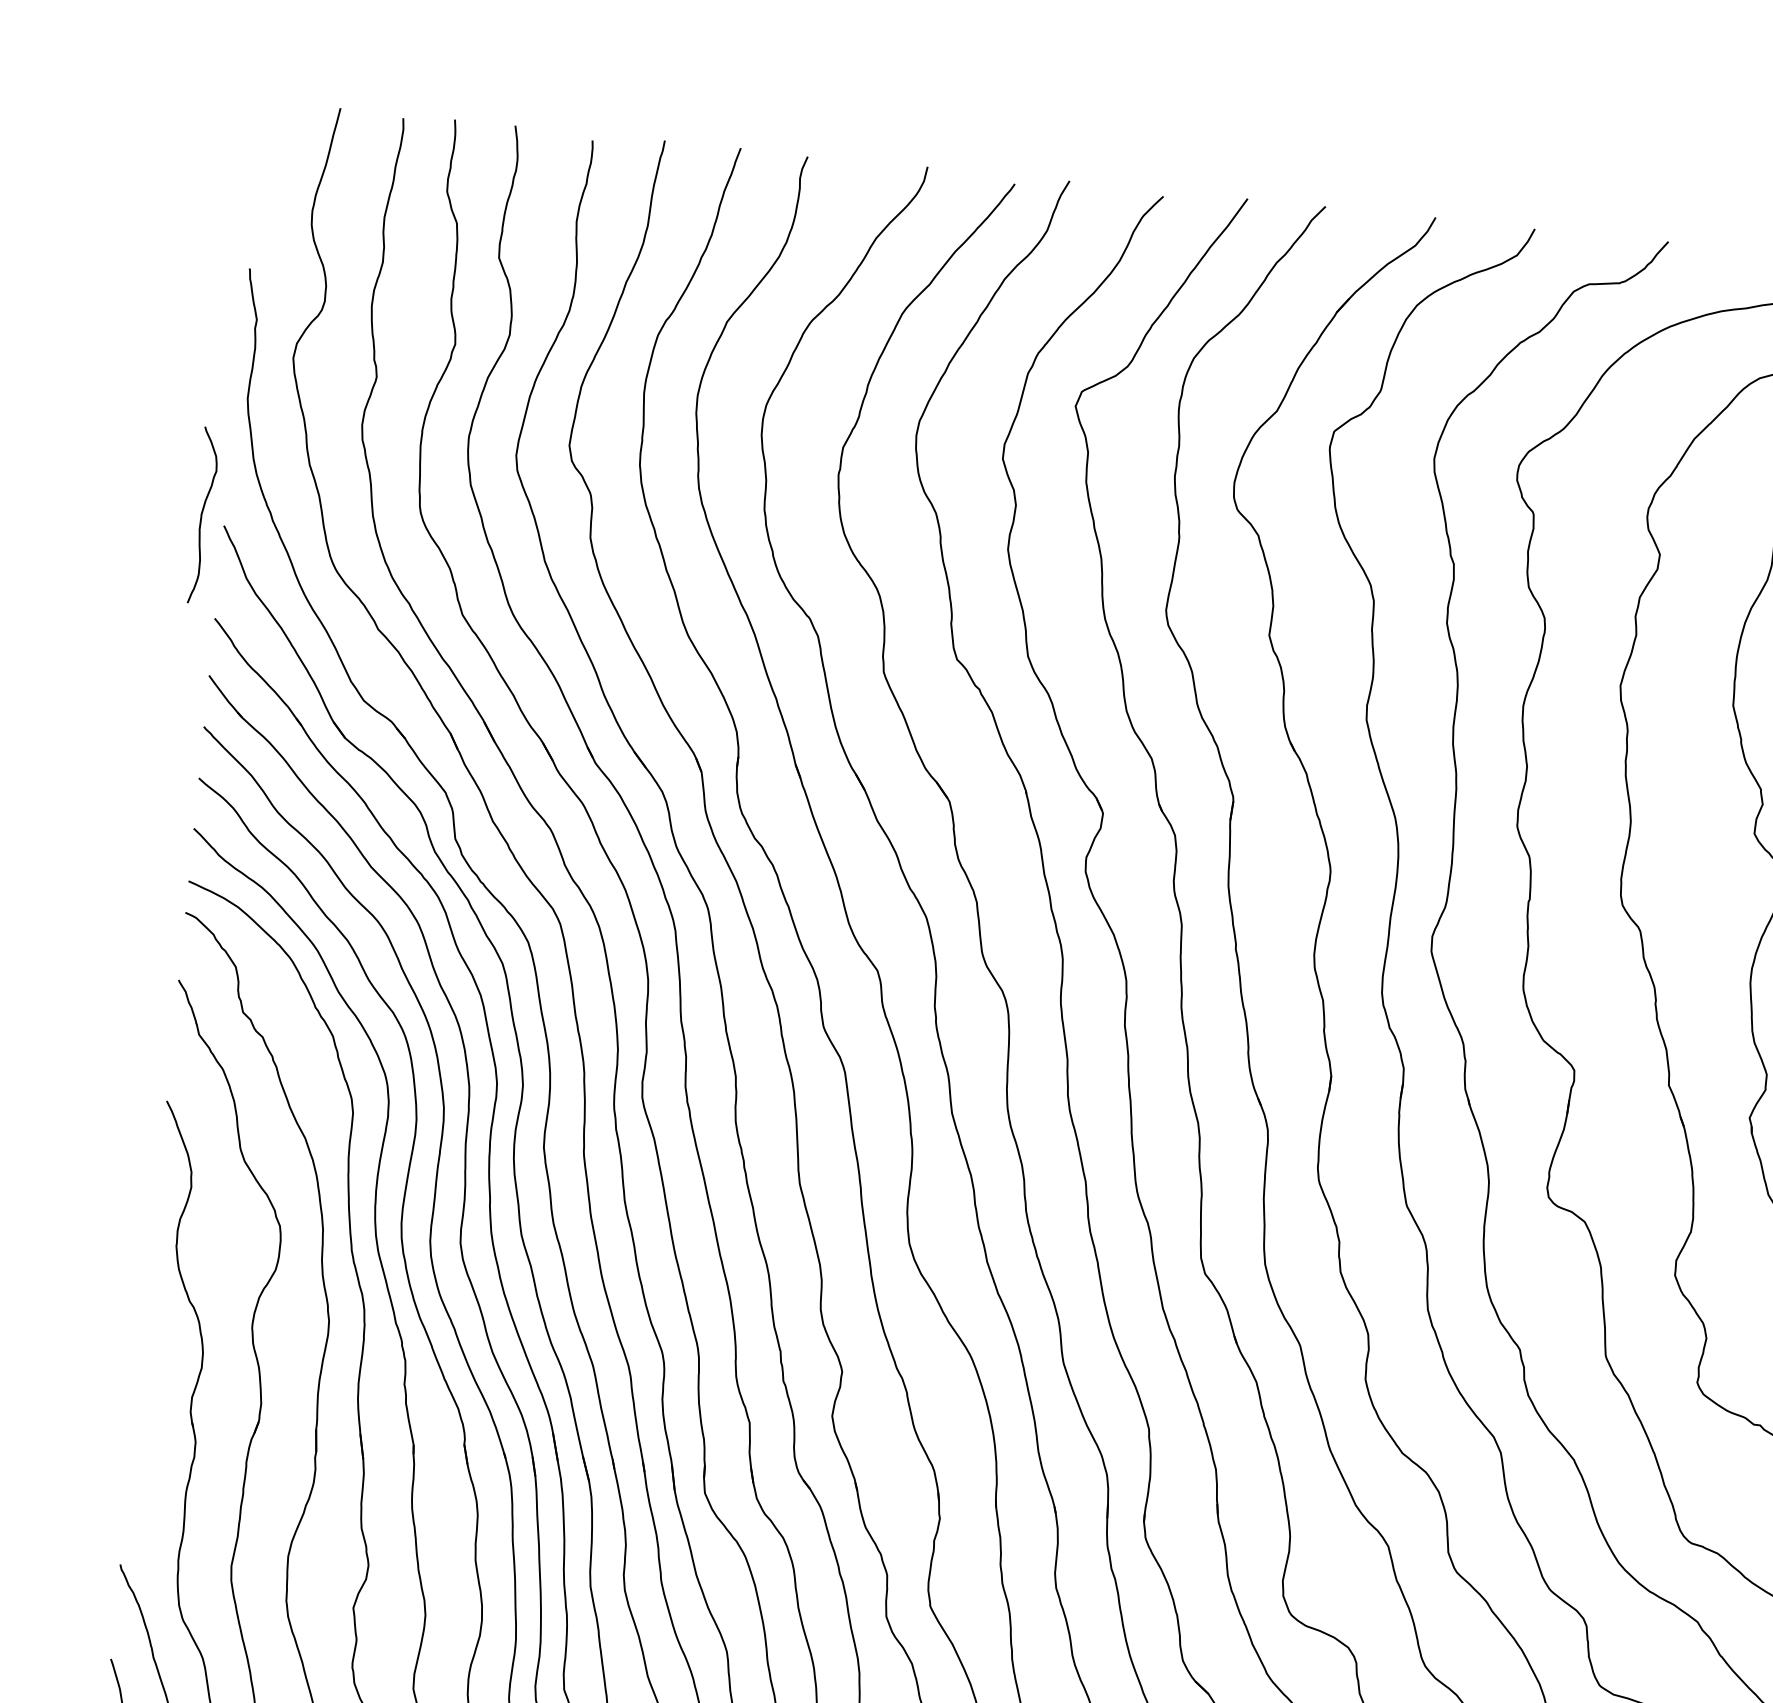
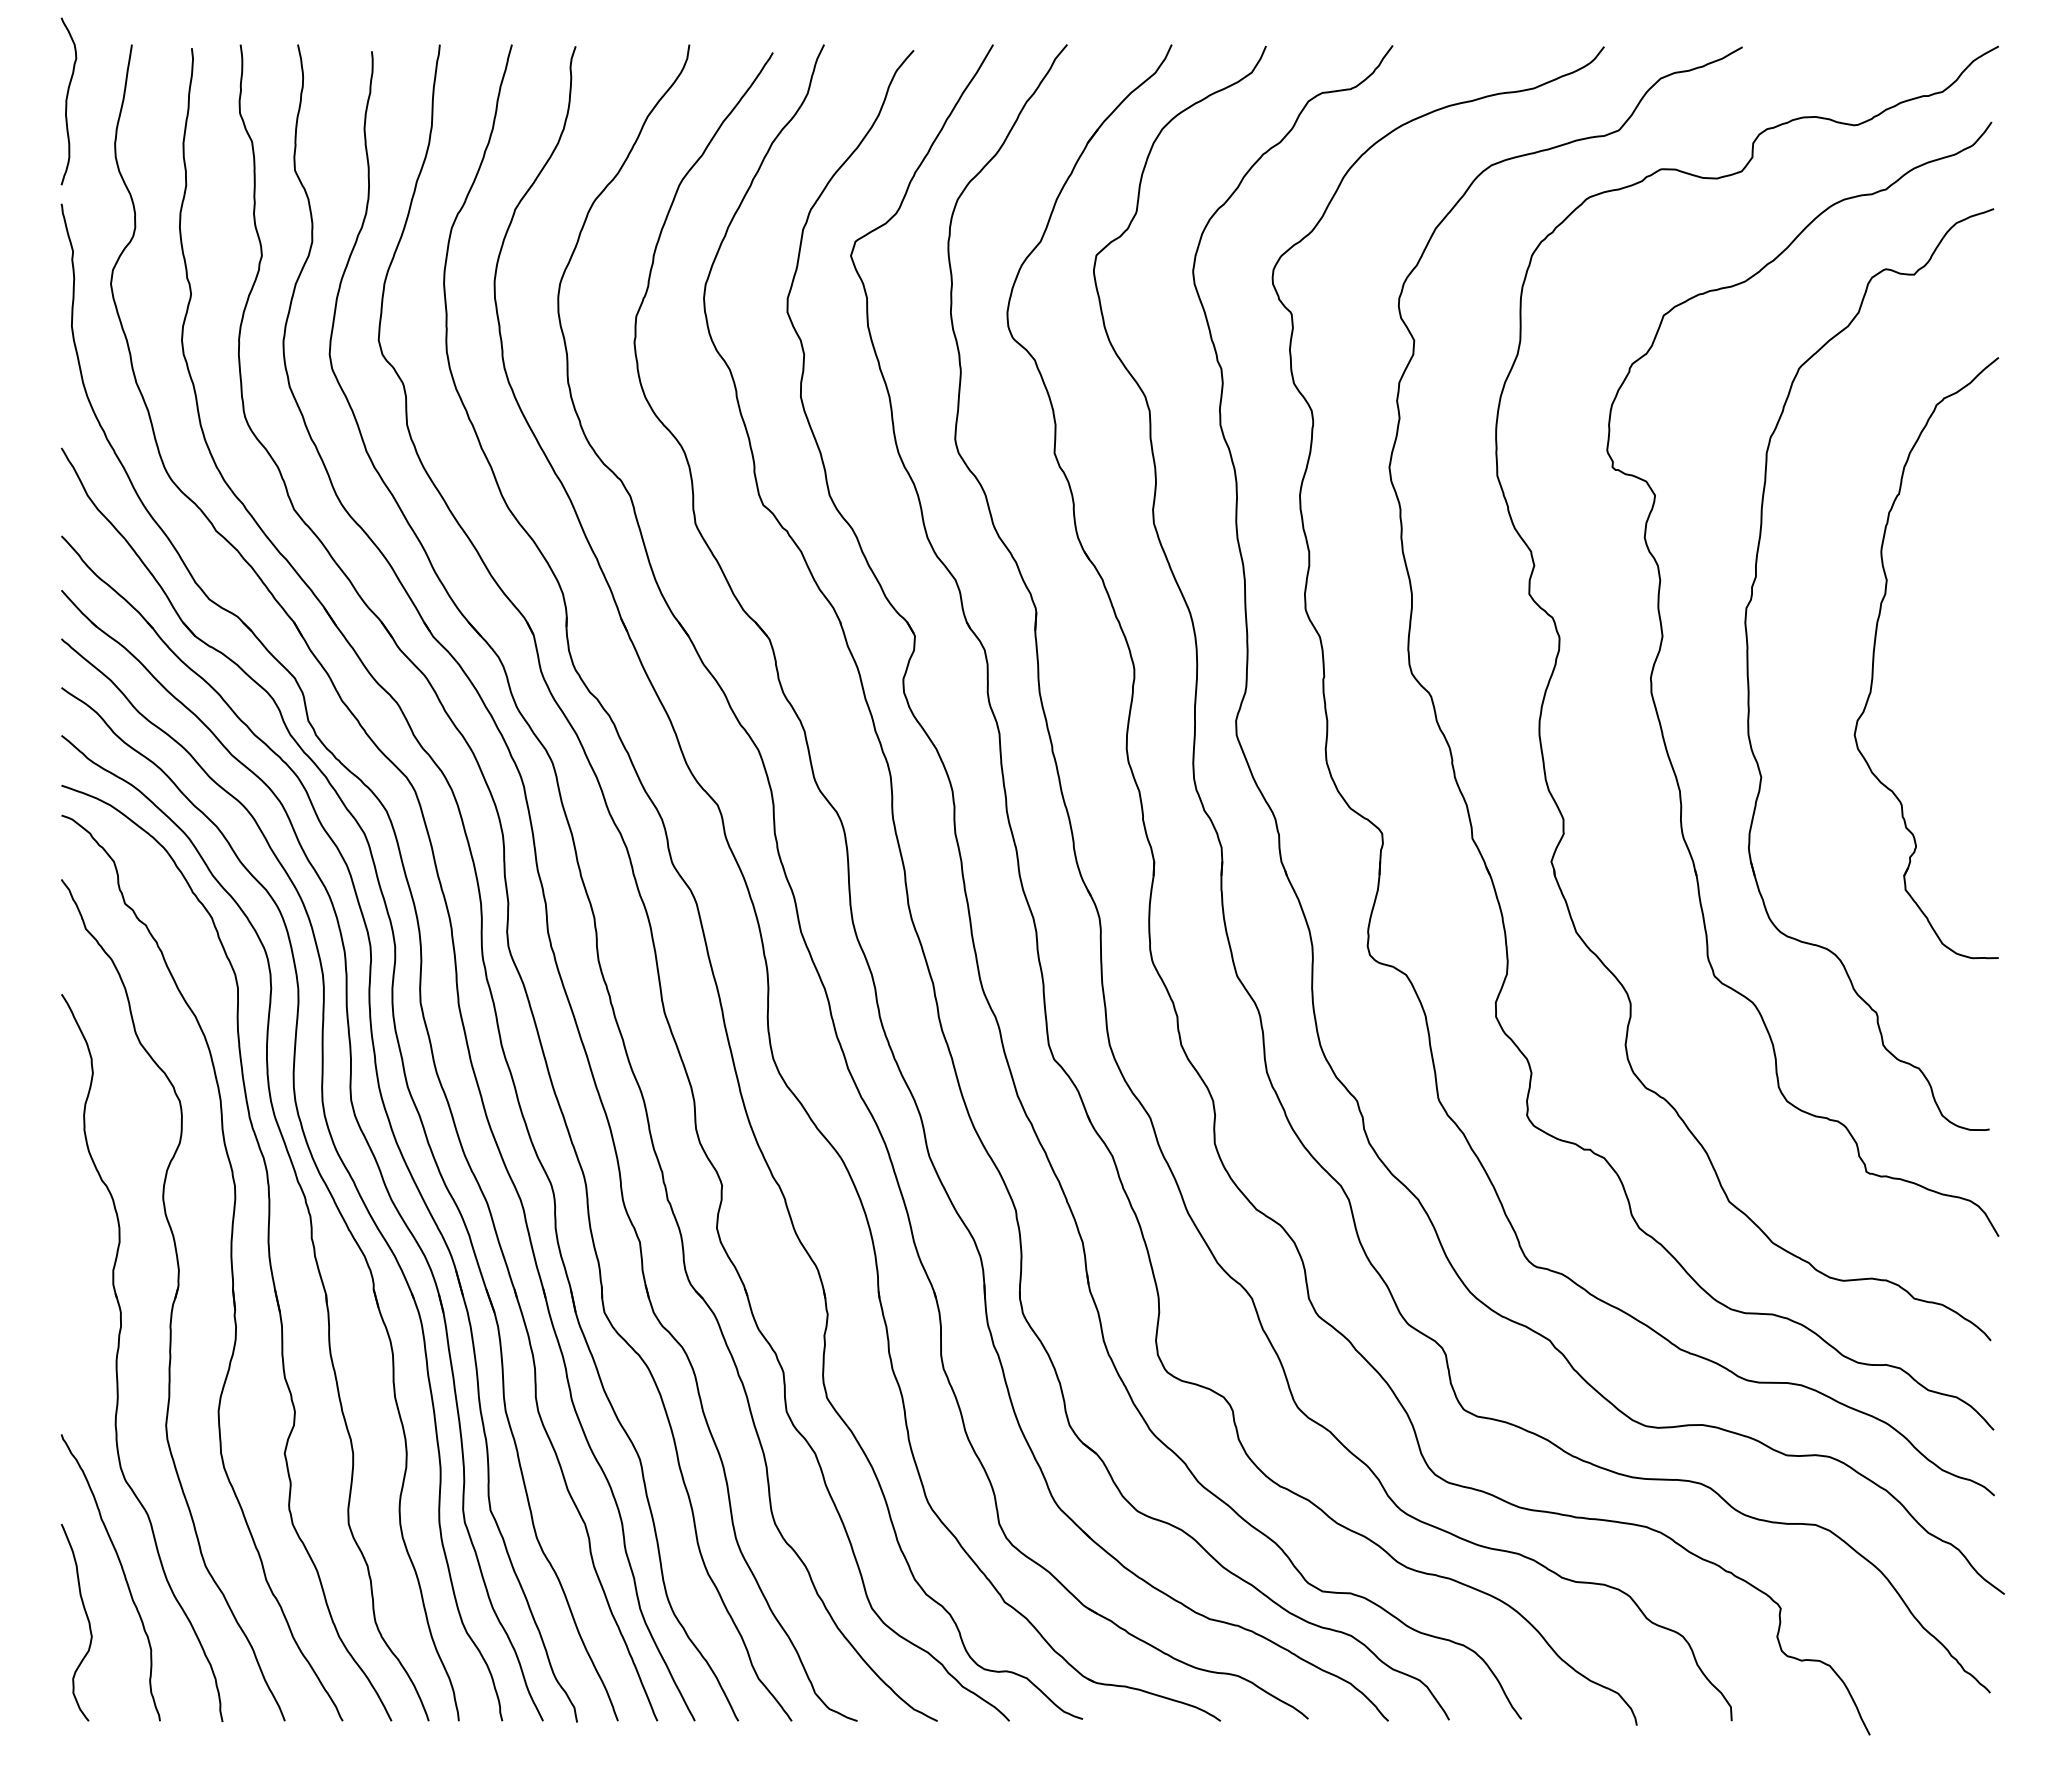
curve: (202, 515) -> (67, 101), moved

